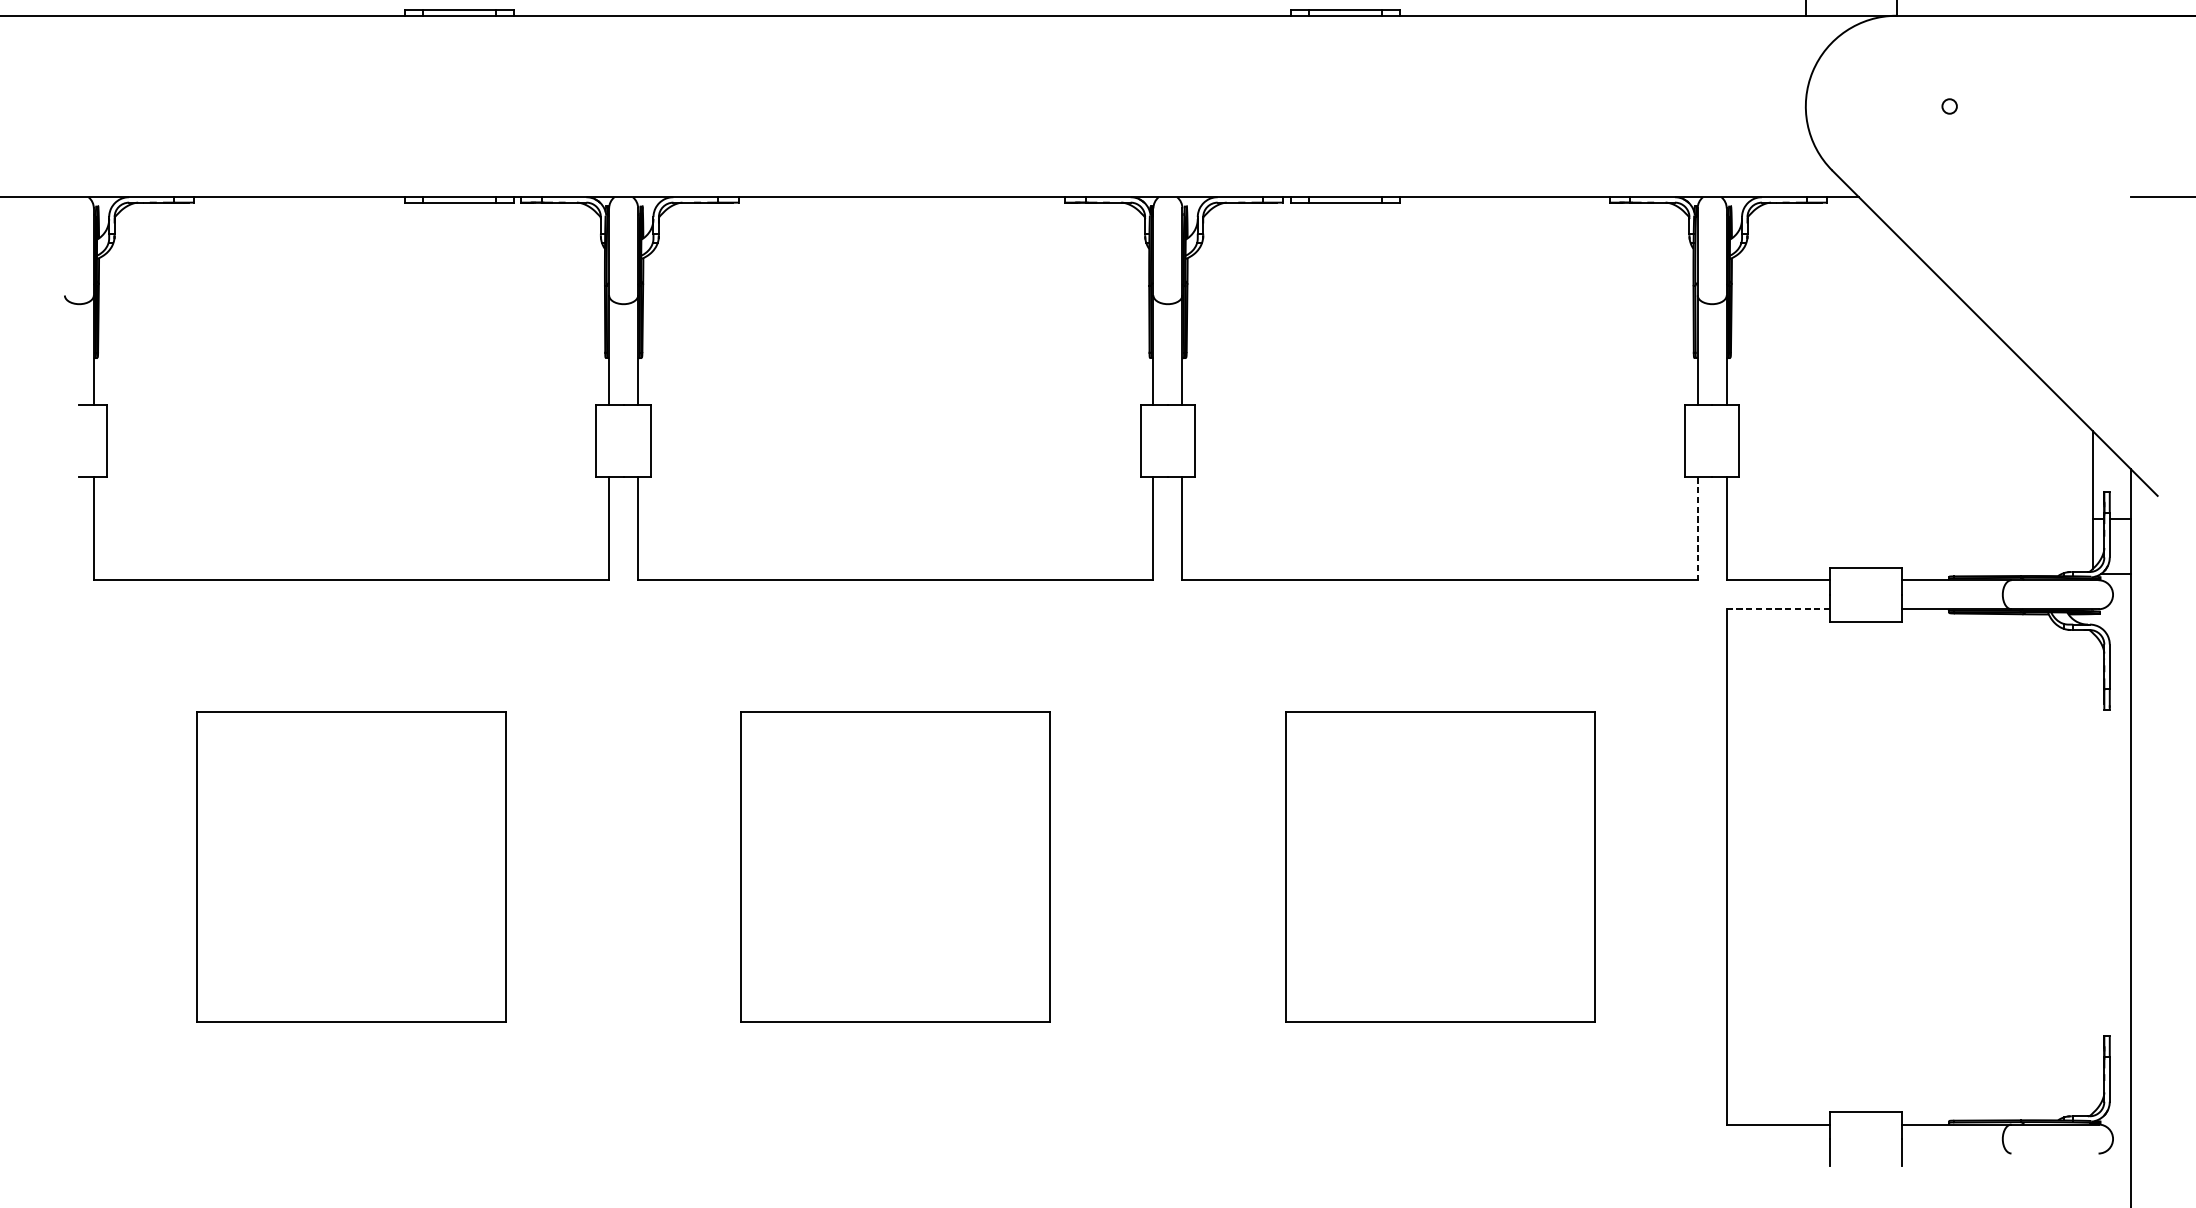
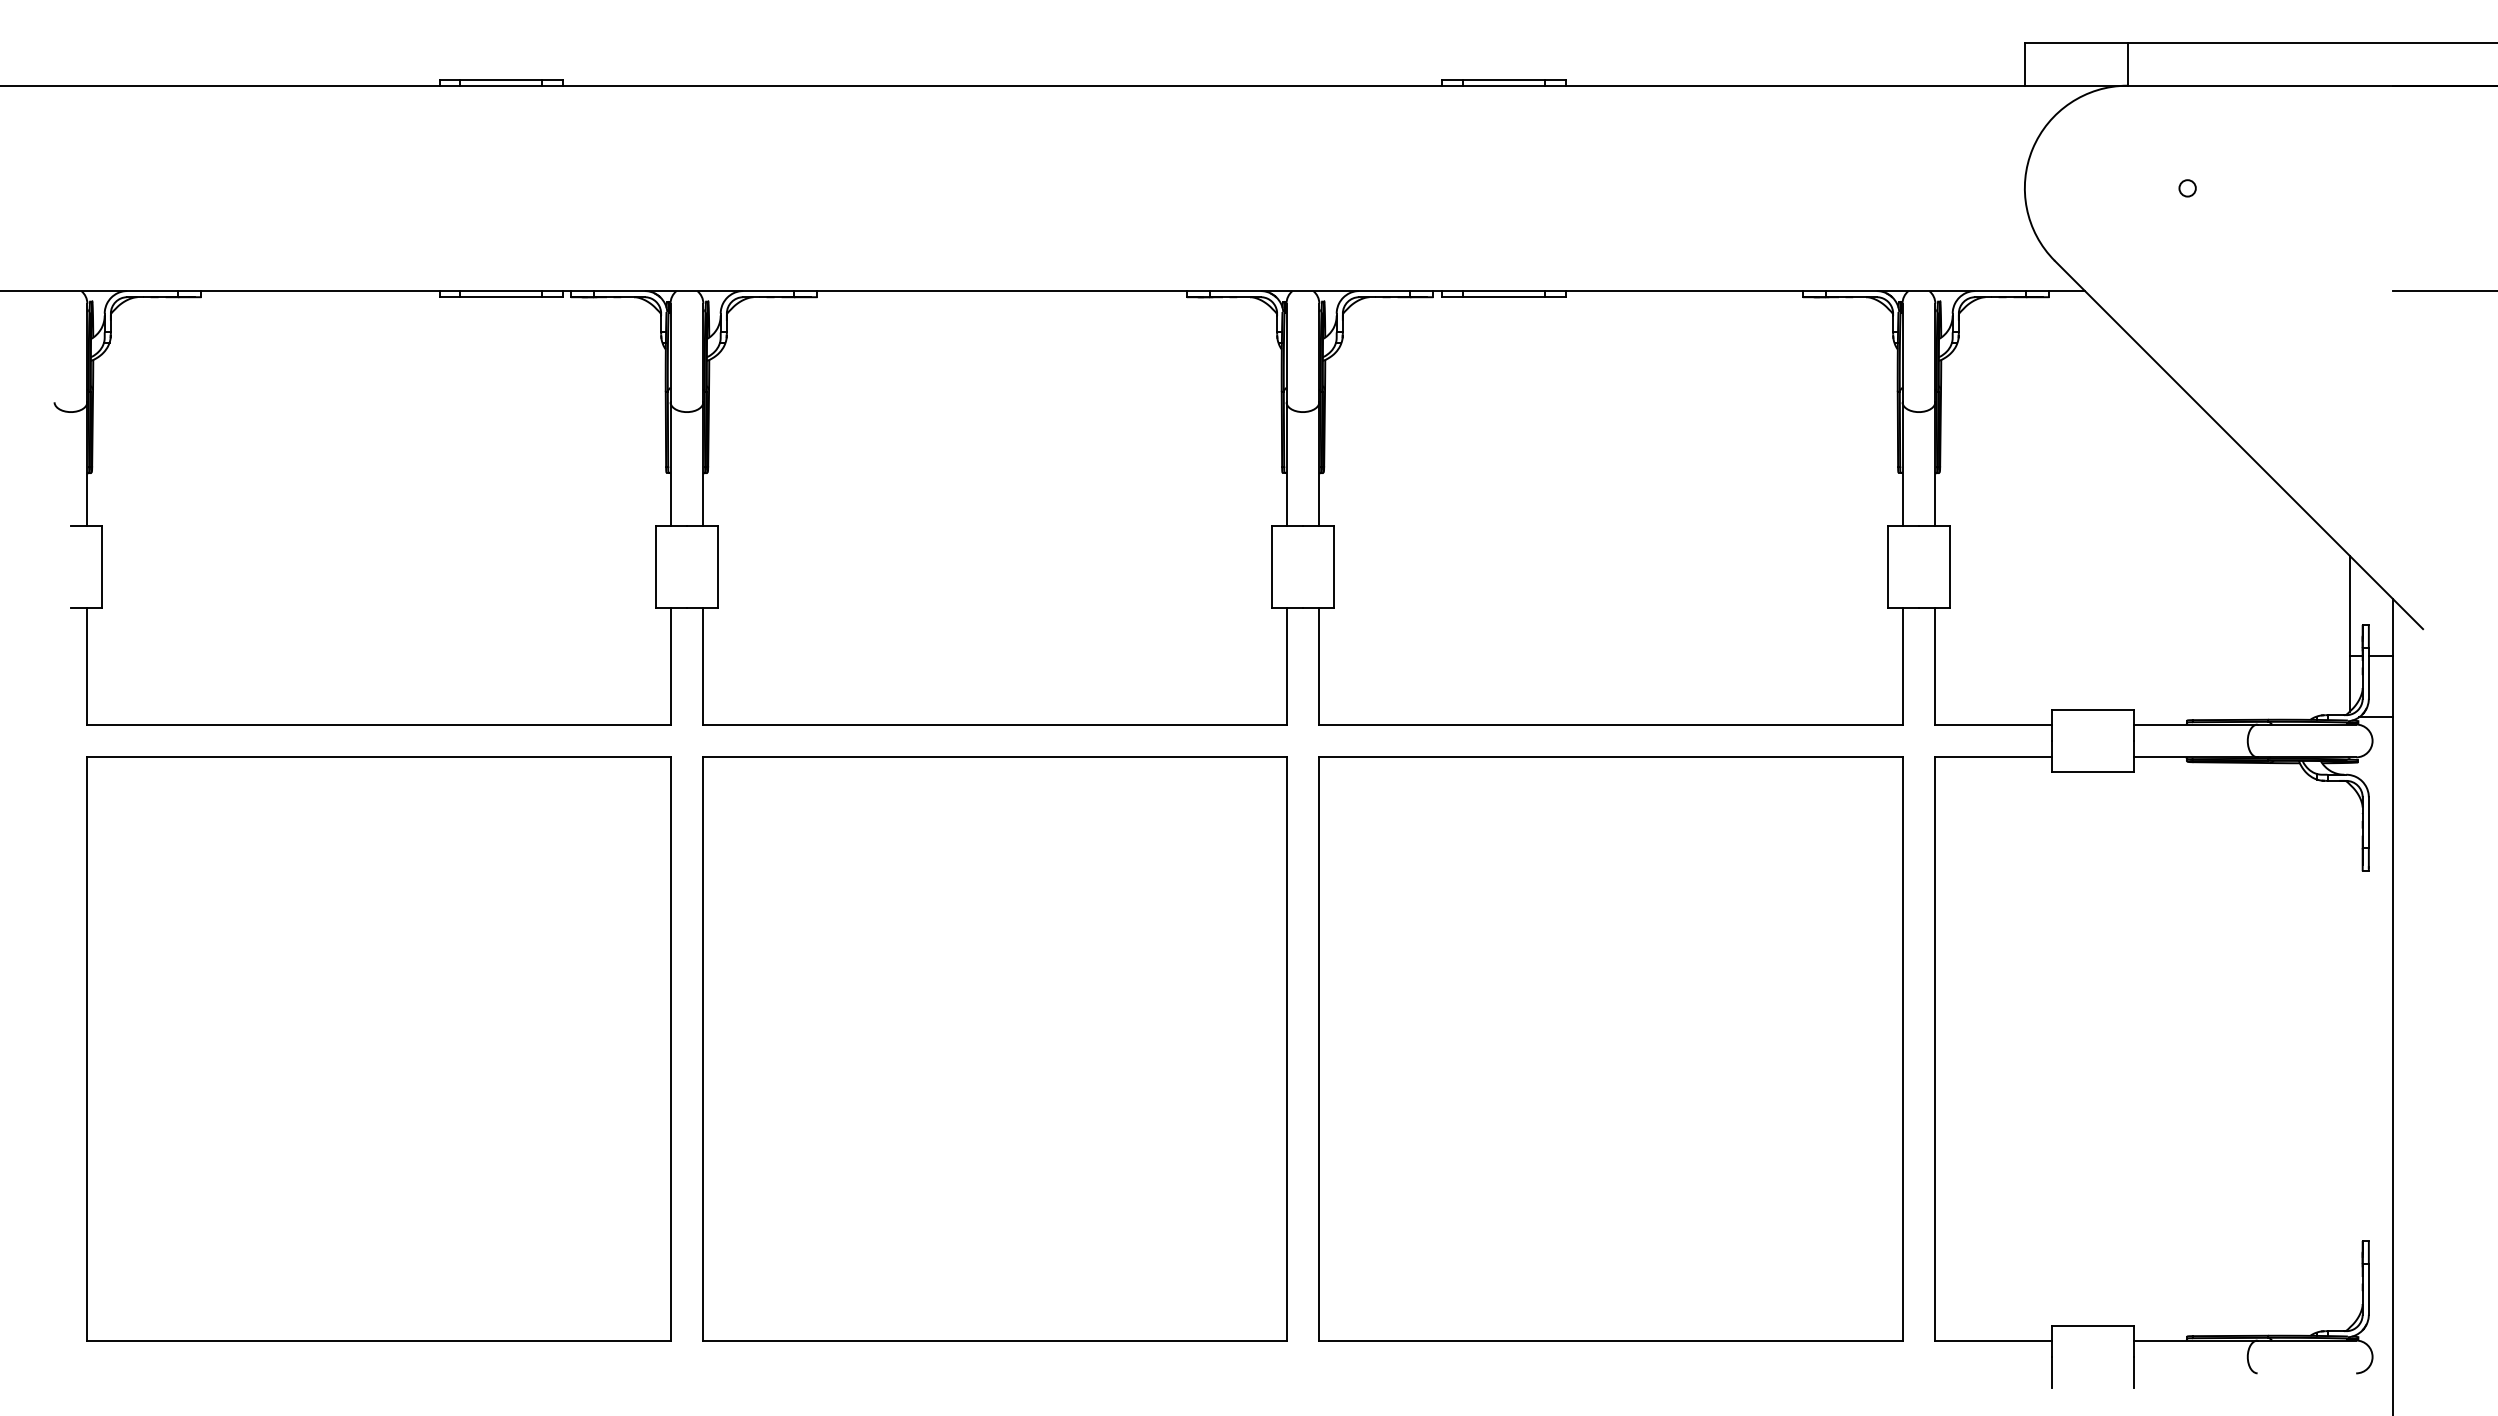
line: (1697, 528) -> (1902, 666), dashed -> solid
line: (1778, 609) -> (1994, 757), dashed -> solid
part: (351, 866) -> (378, 1048), size x1.67
part: (895, 866) -> (994, 1048), size x1.67
part: (1439, 866) -> (1610, 1048), size x1.67

